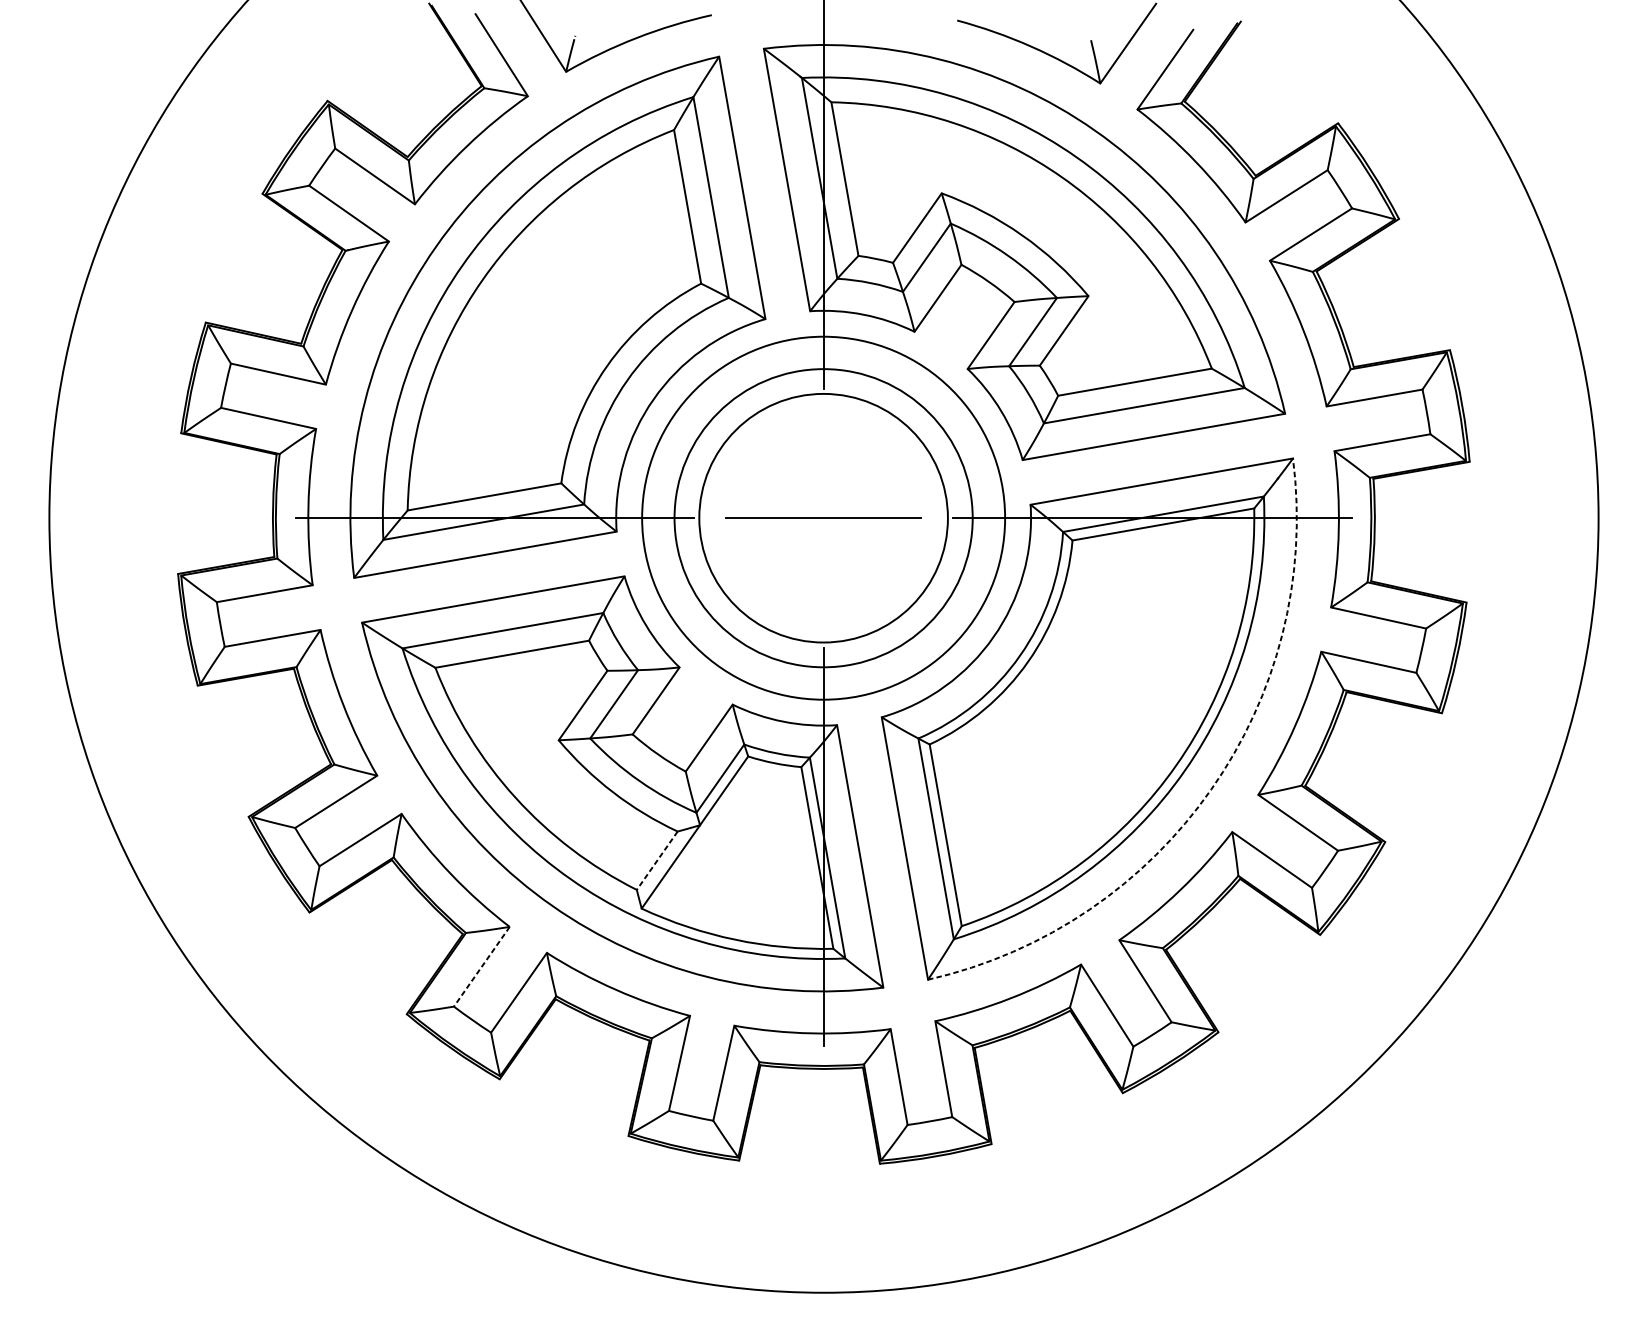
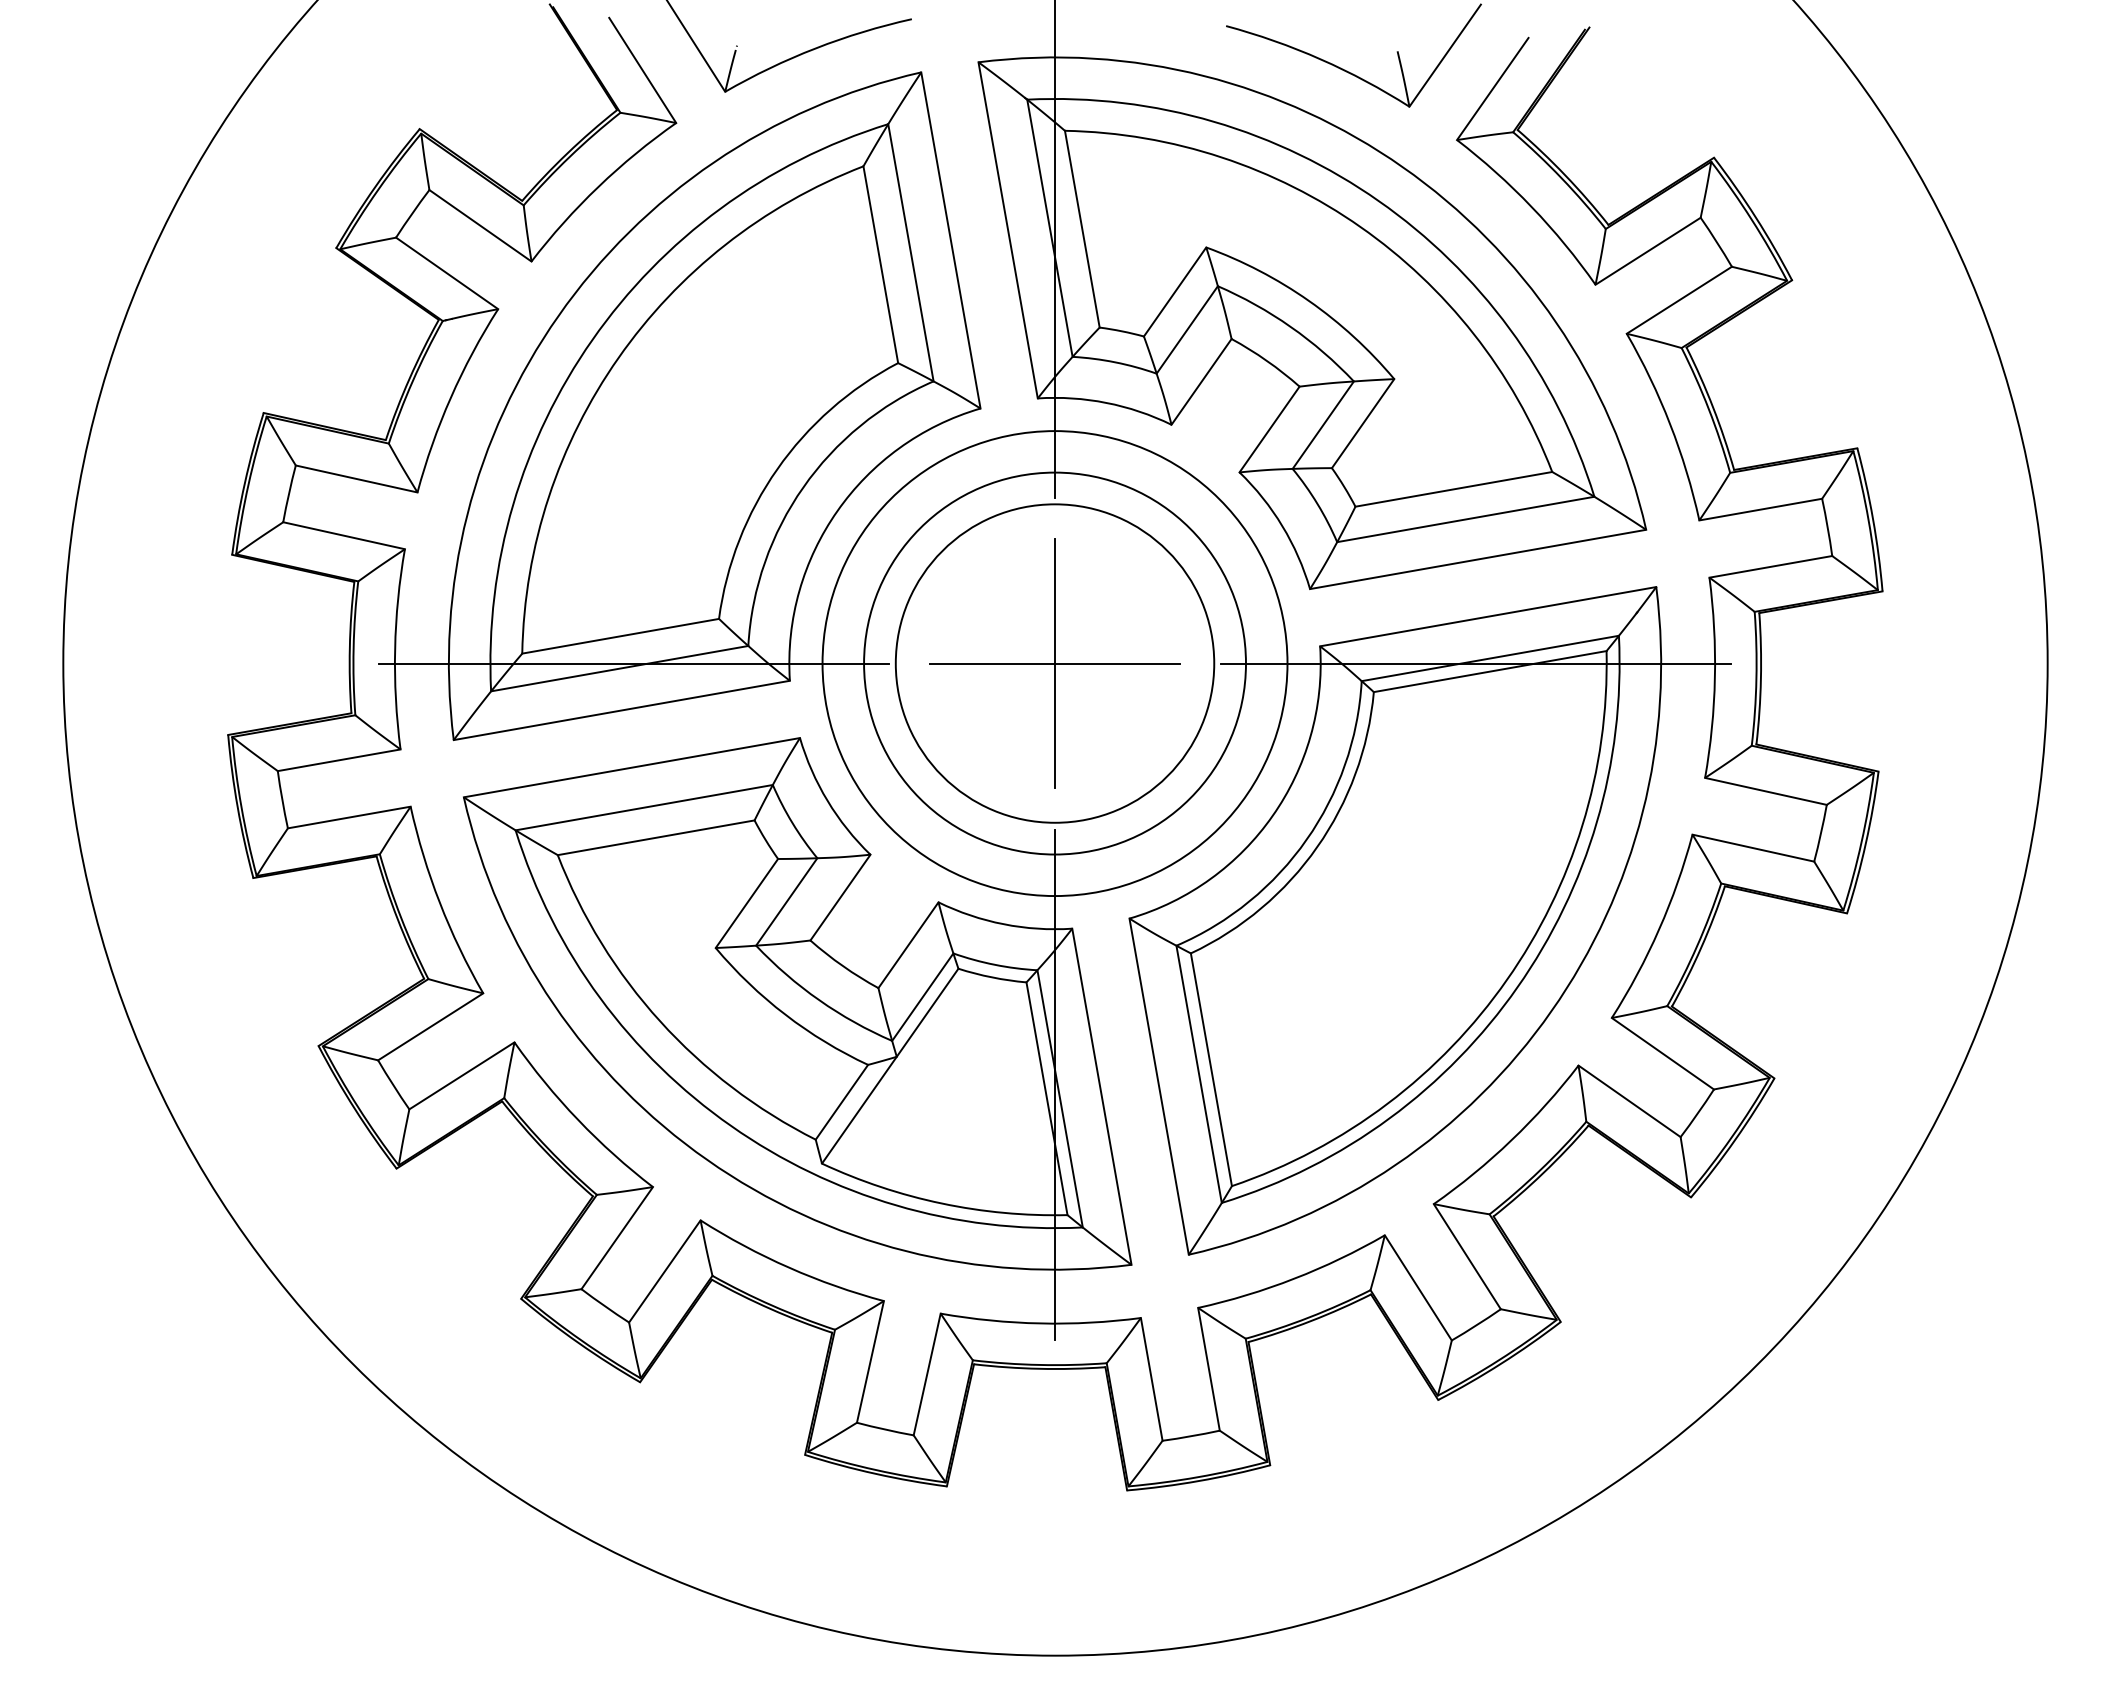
line: (824, 518) -> (1055, 663), added
arc: (1211, 789) -> (1551, 1011), dashed -> solid
line: (656, 860) -> (841, 1102), dashed -> solid
line: (481, 967) -> (616, 1238), dashed -> solid

